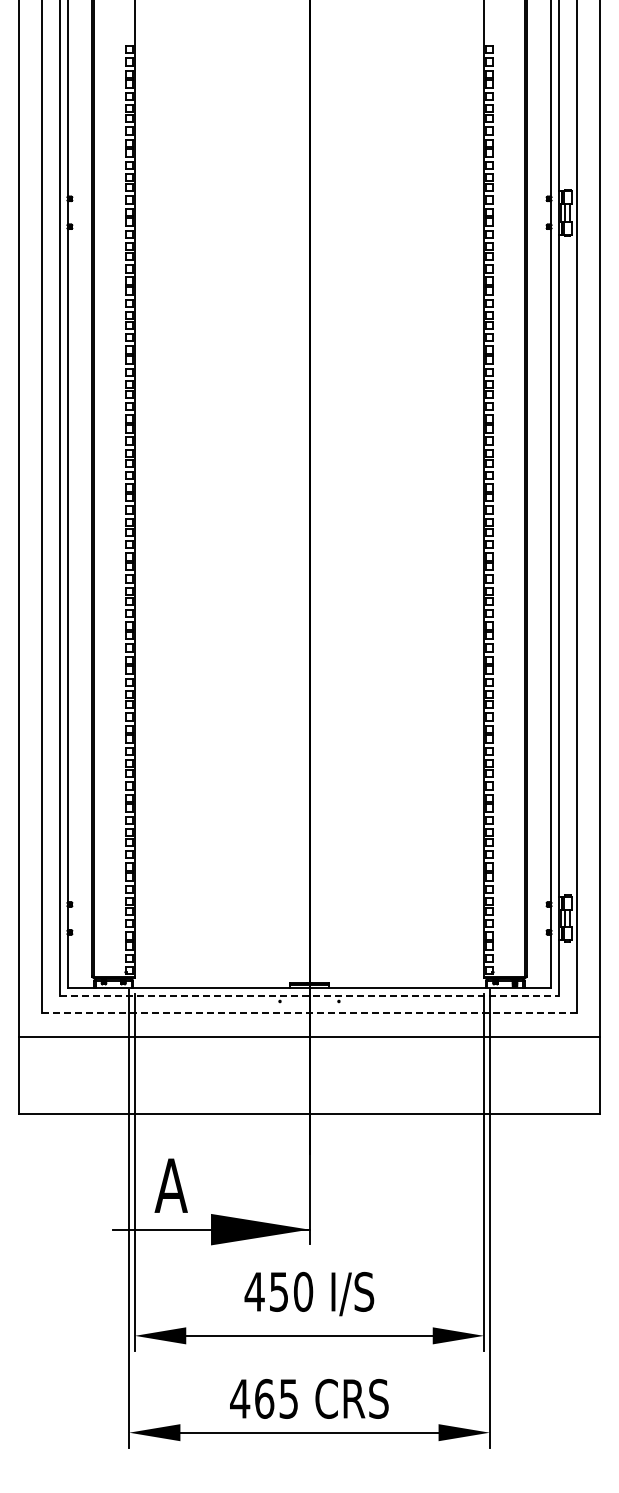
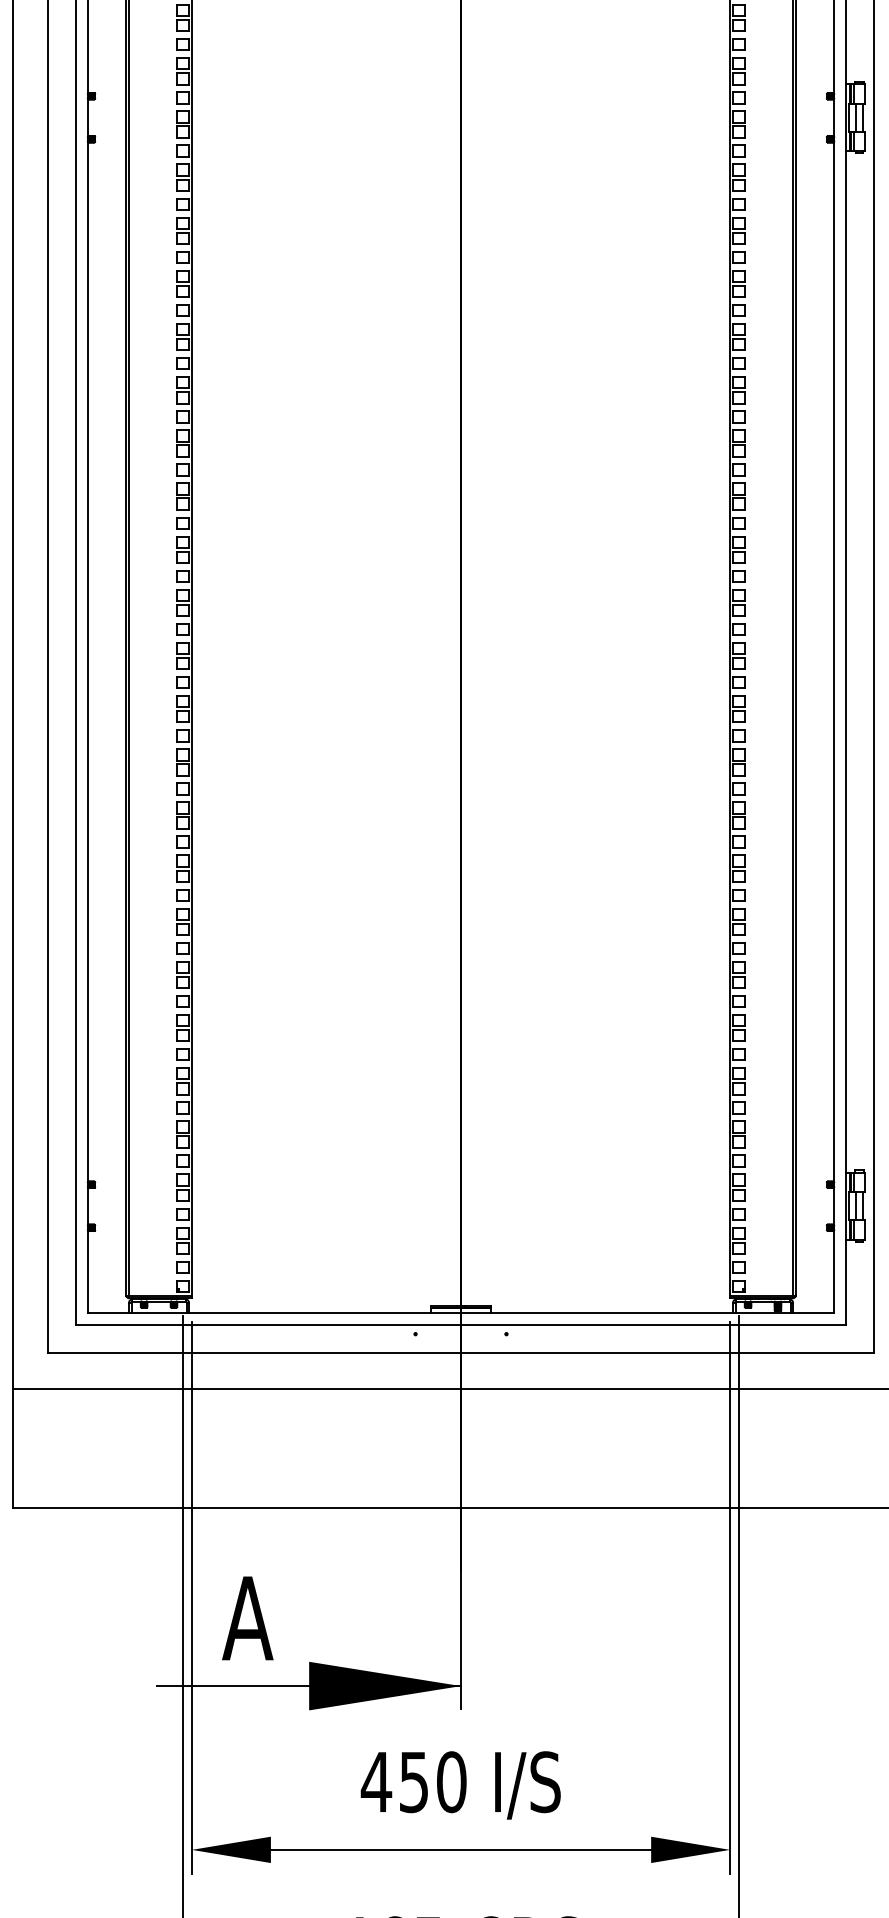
line: (309, 995) -> (461, 1324), dashed -> solid
line: (309, 1013) -> (461, 1352), dashed -> solid

